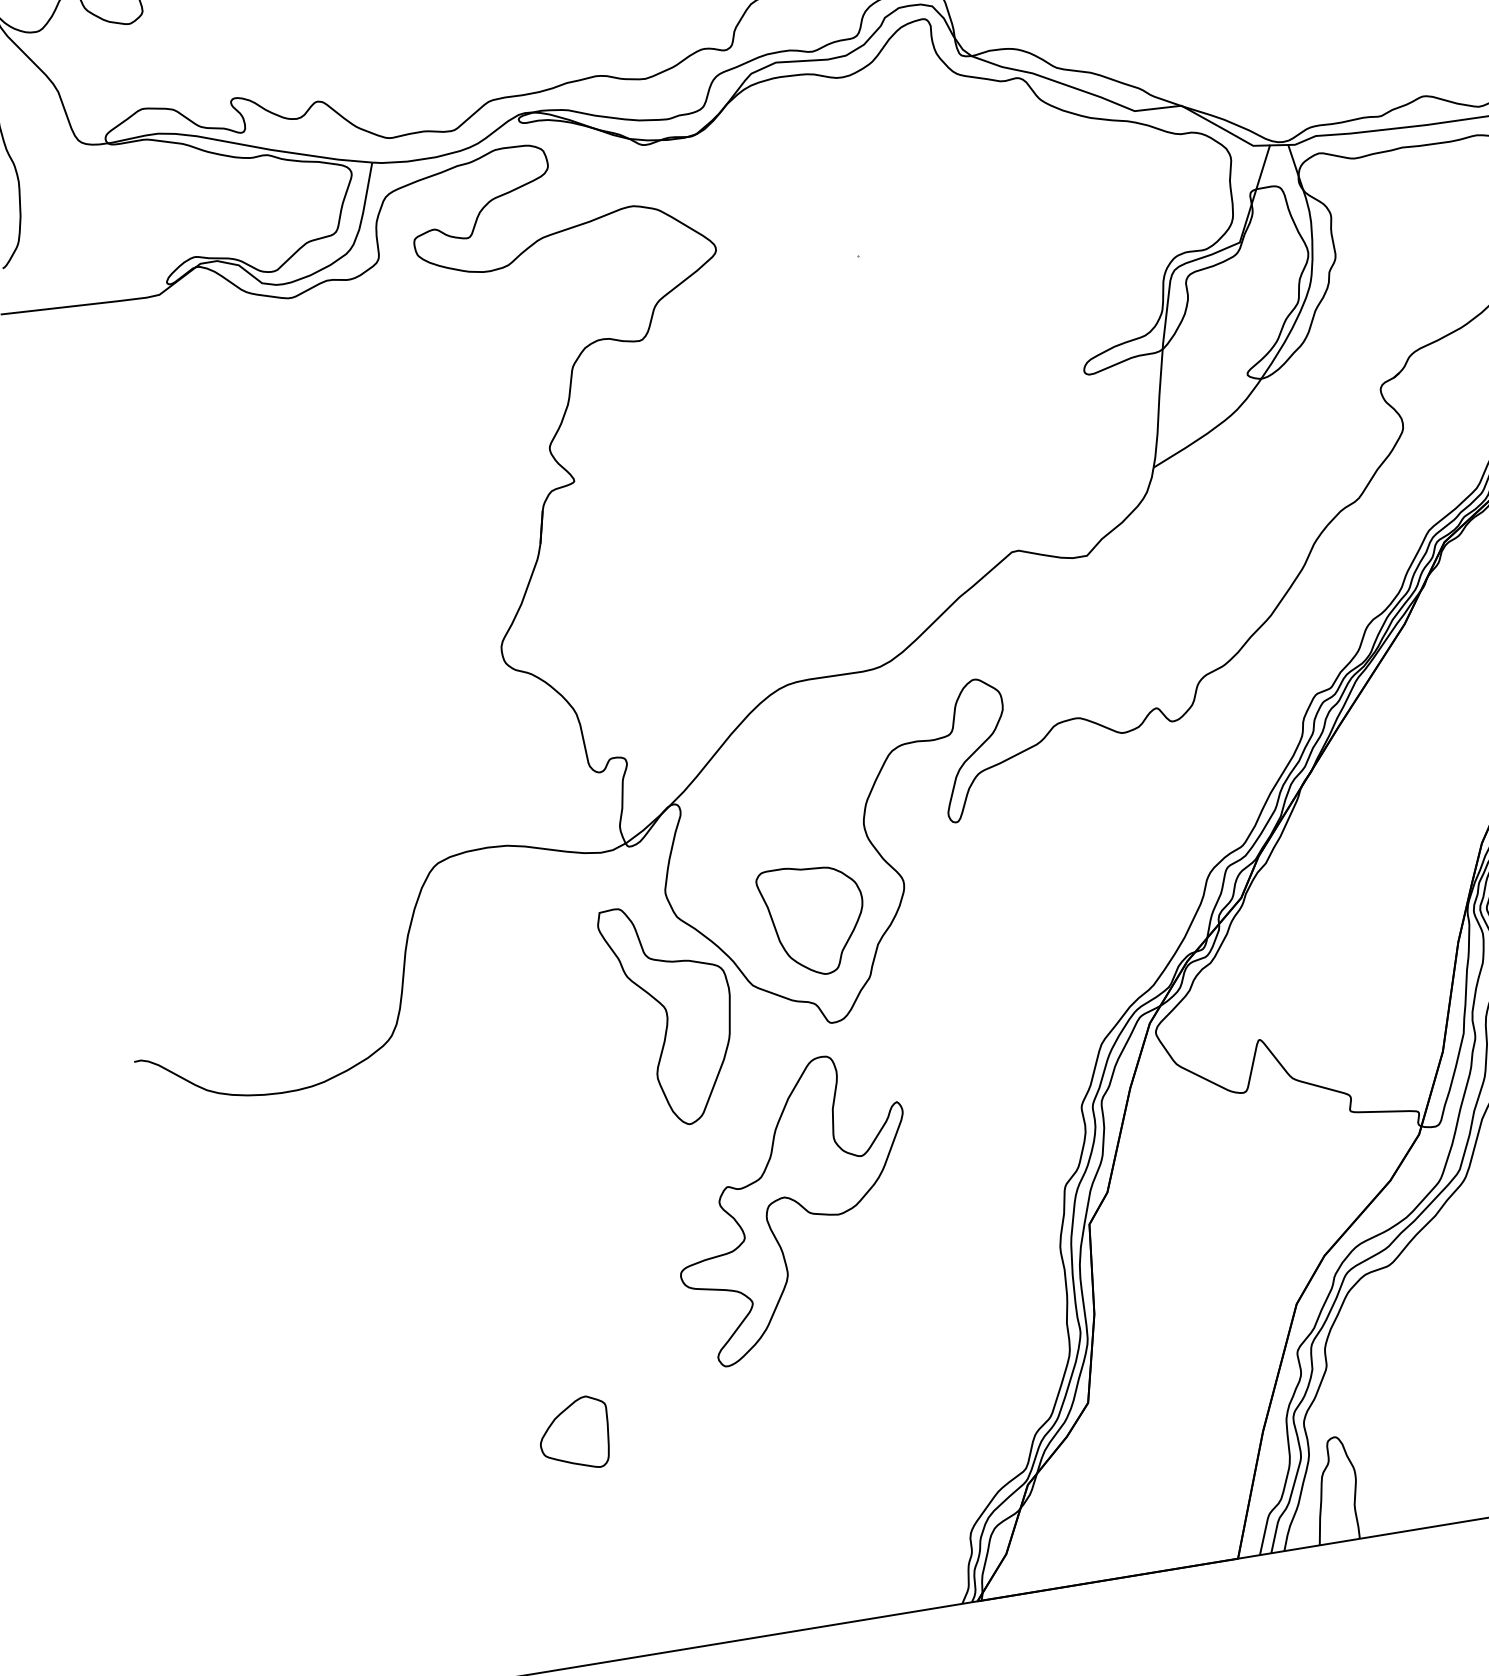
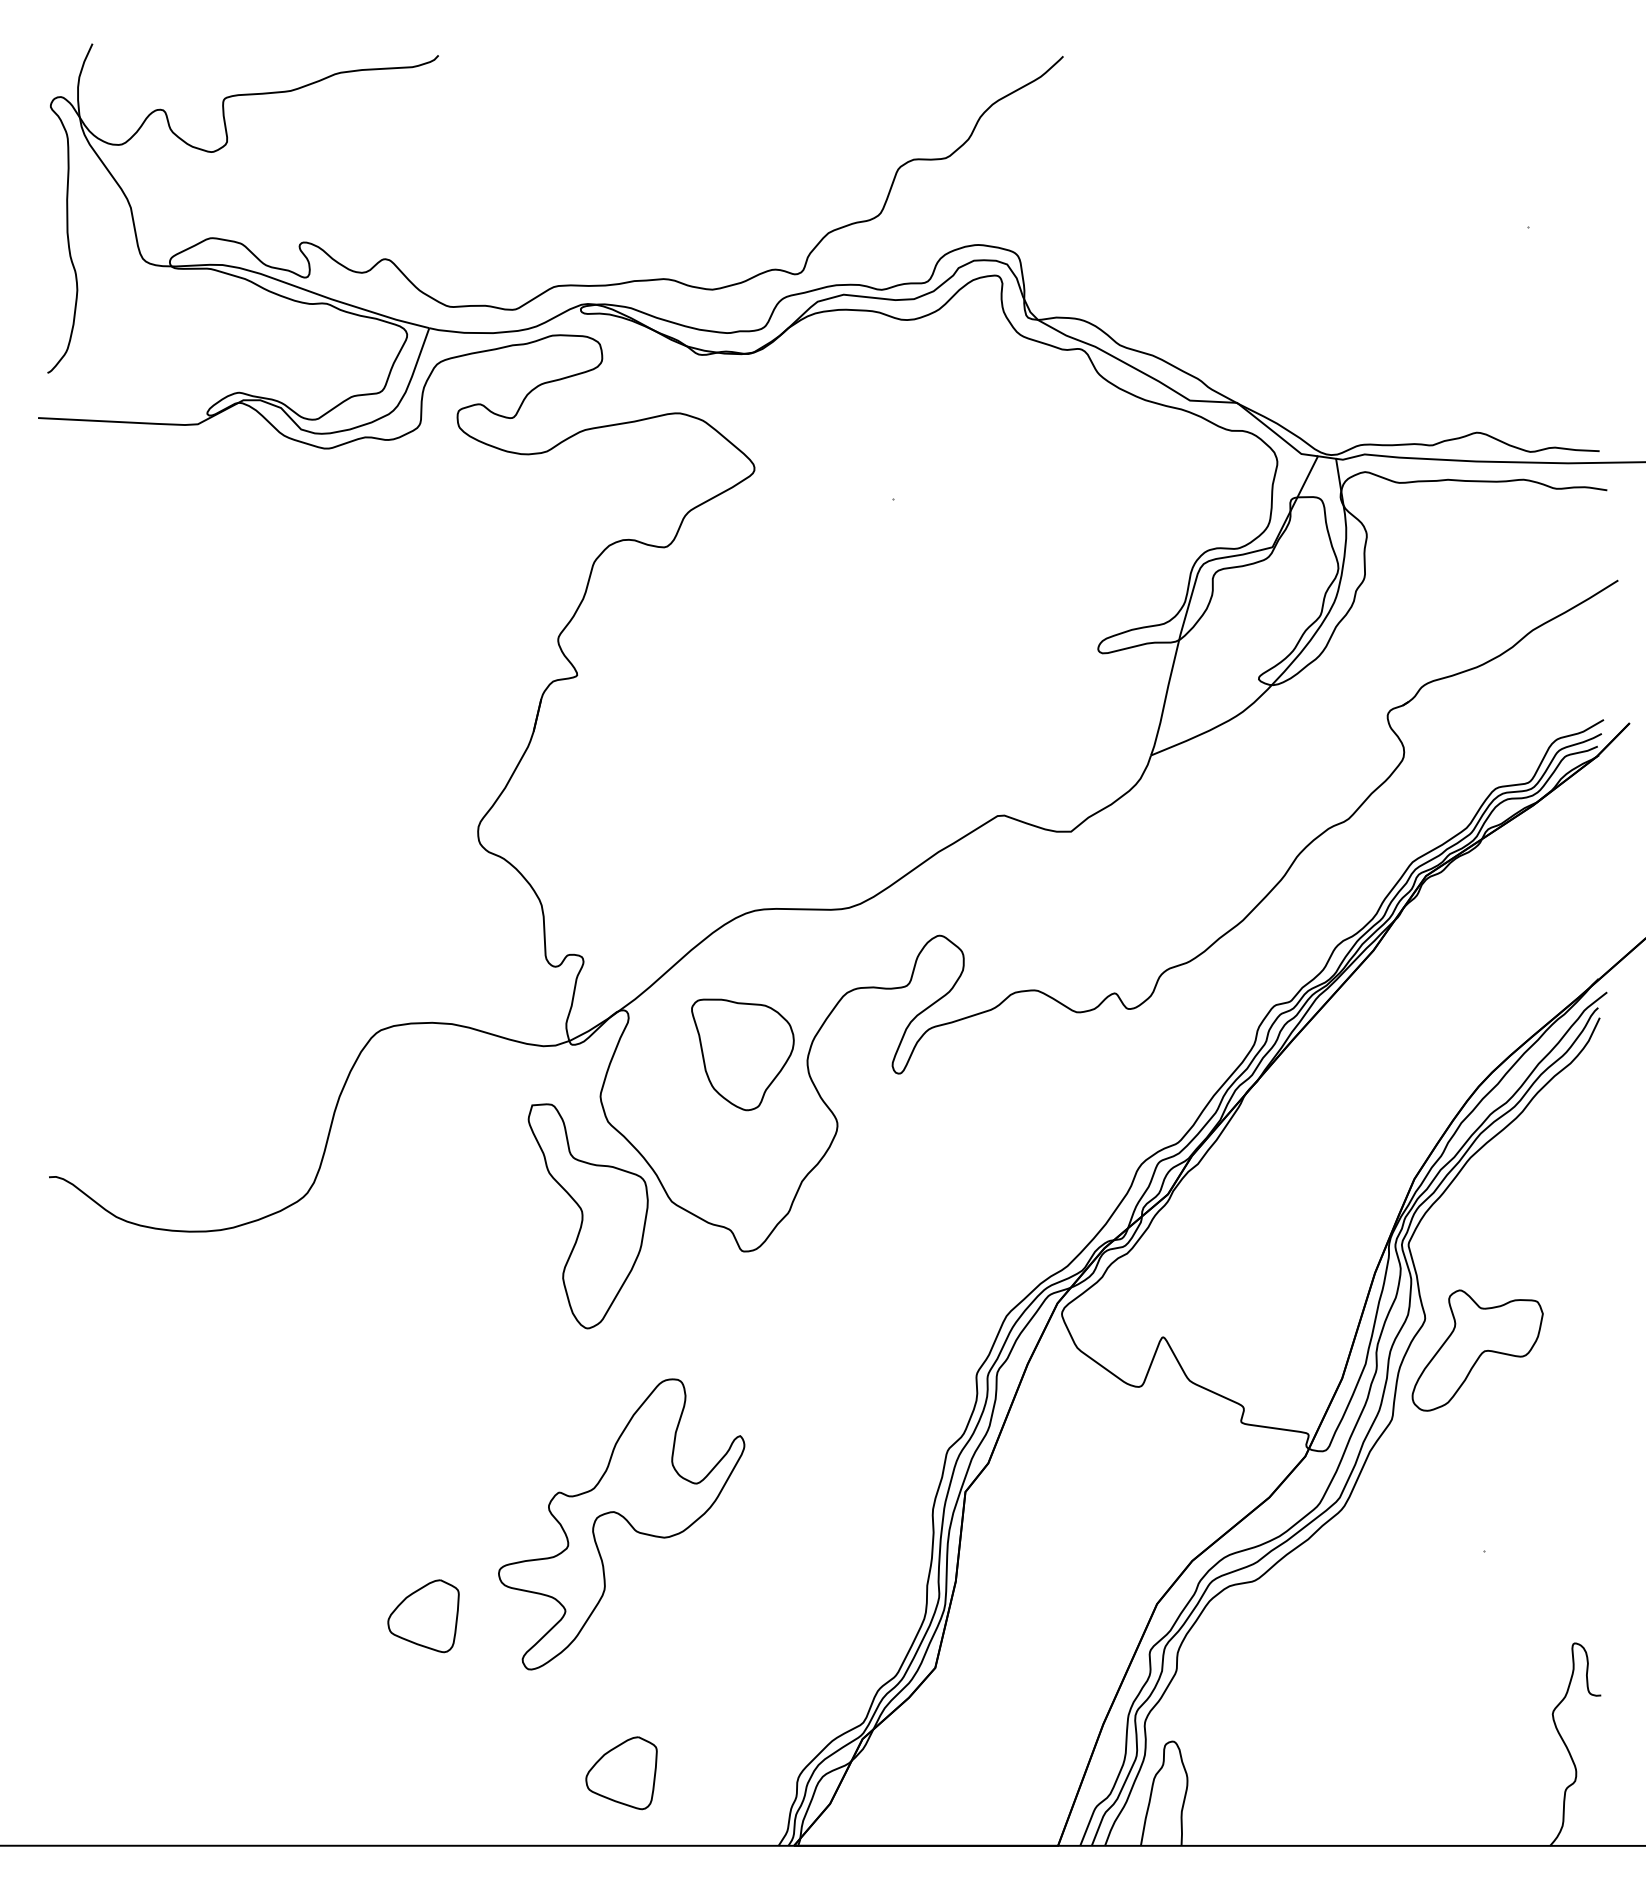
part: (813, 919) -> (742, 1054), moved
part: (794, 1208) -> (621, 1524), moved
part: (795, 1557) -> (621, 1773), added

